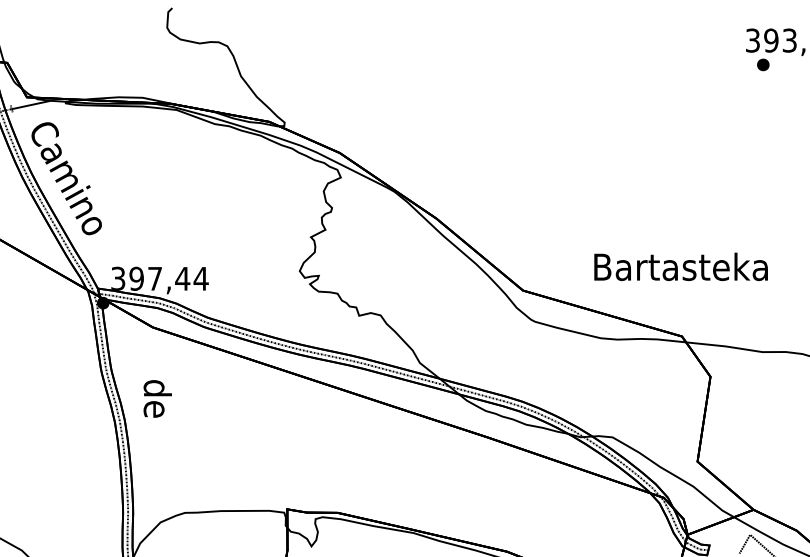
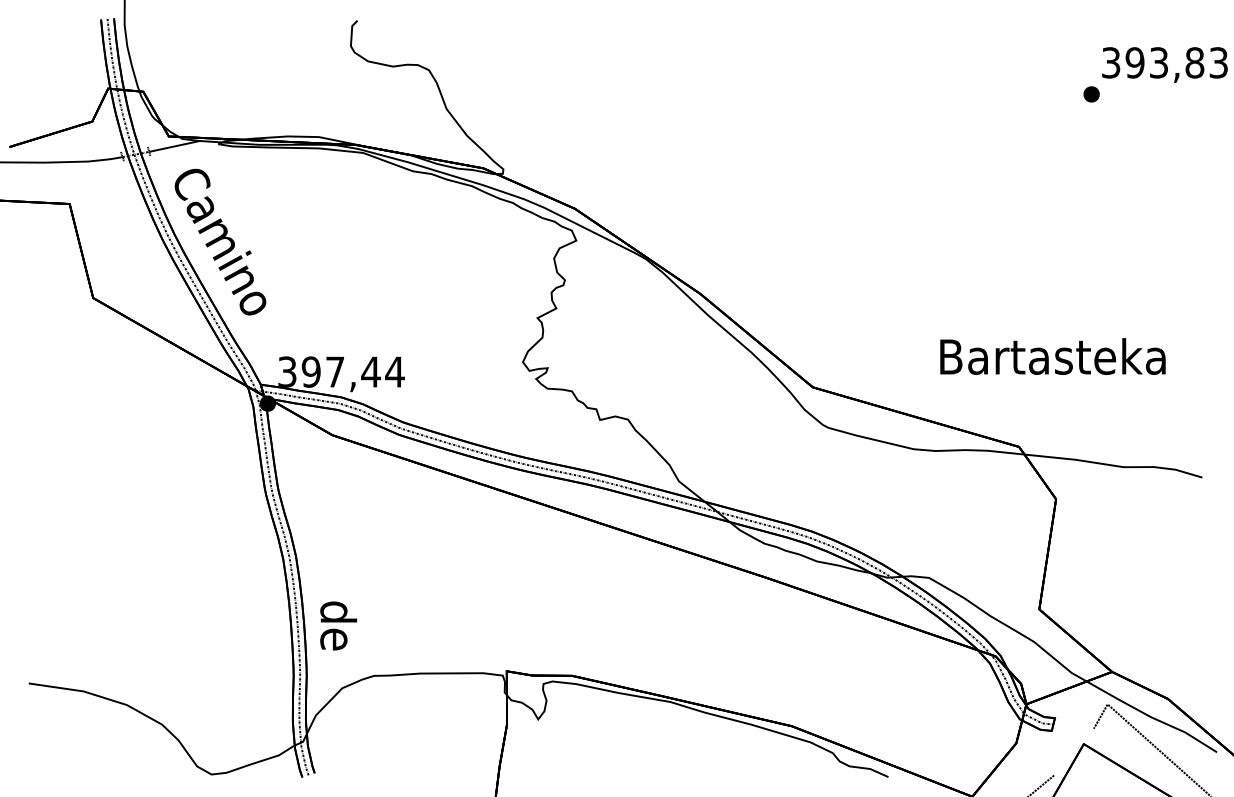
part: (763, 64) -> (1091, 94), moved
text: (680, 266) -> (1052, 356), moved
text: (157, 398) -> (338, 625), moved

